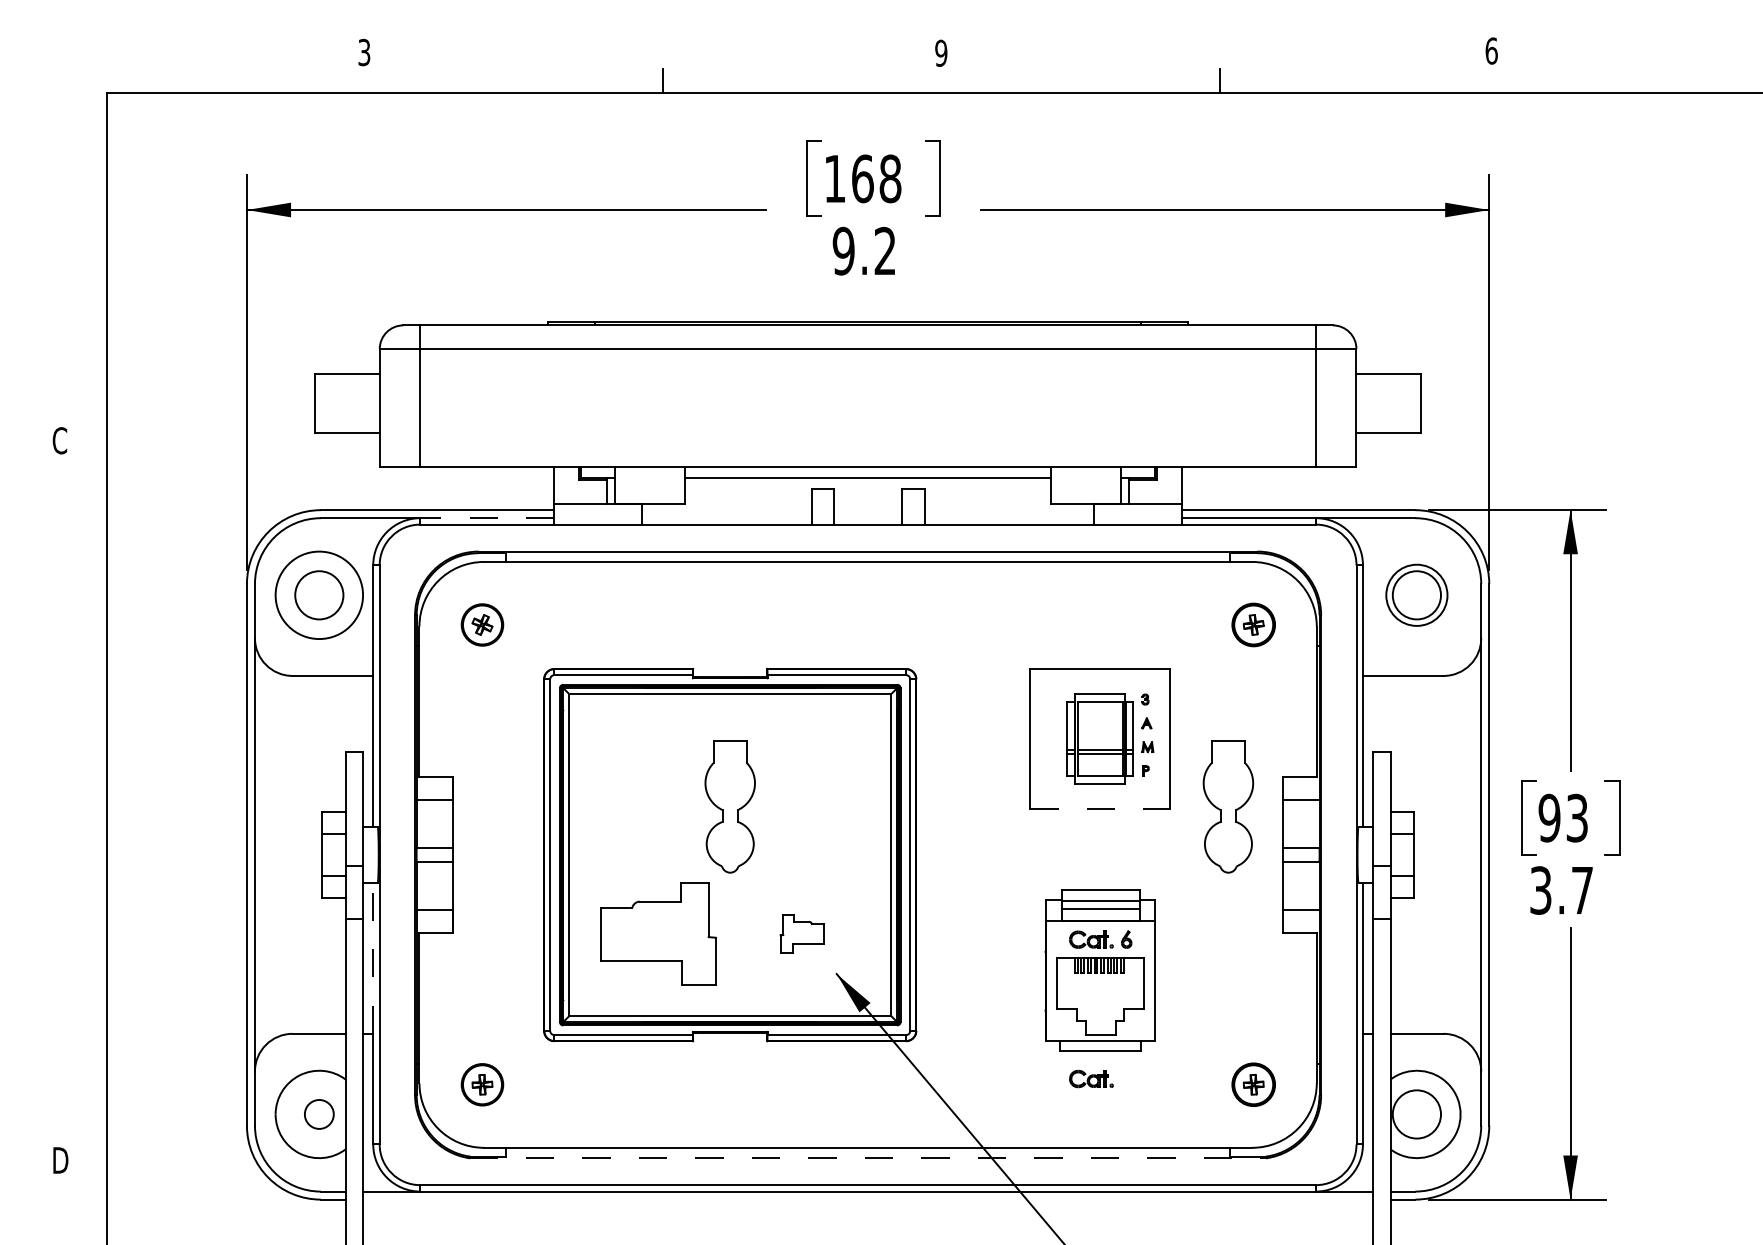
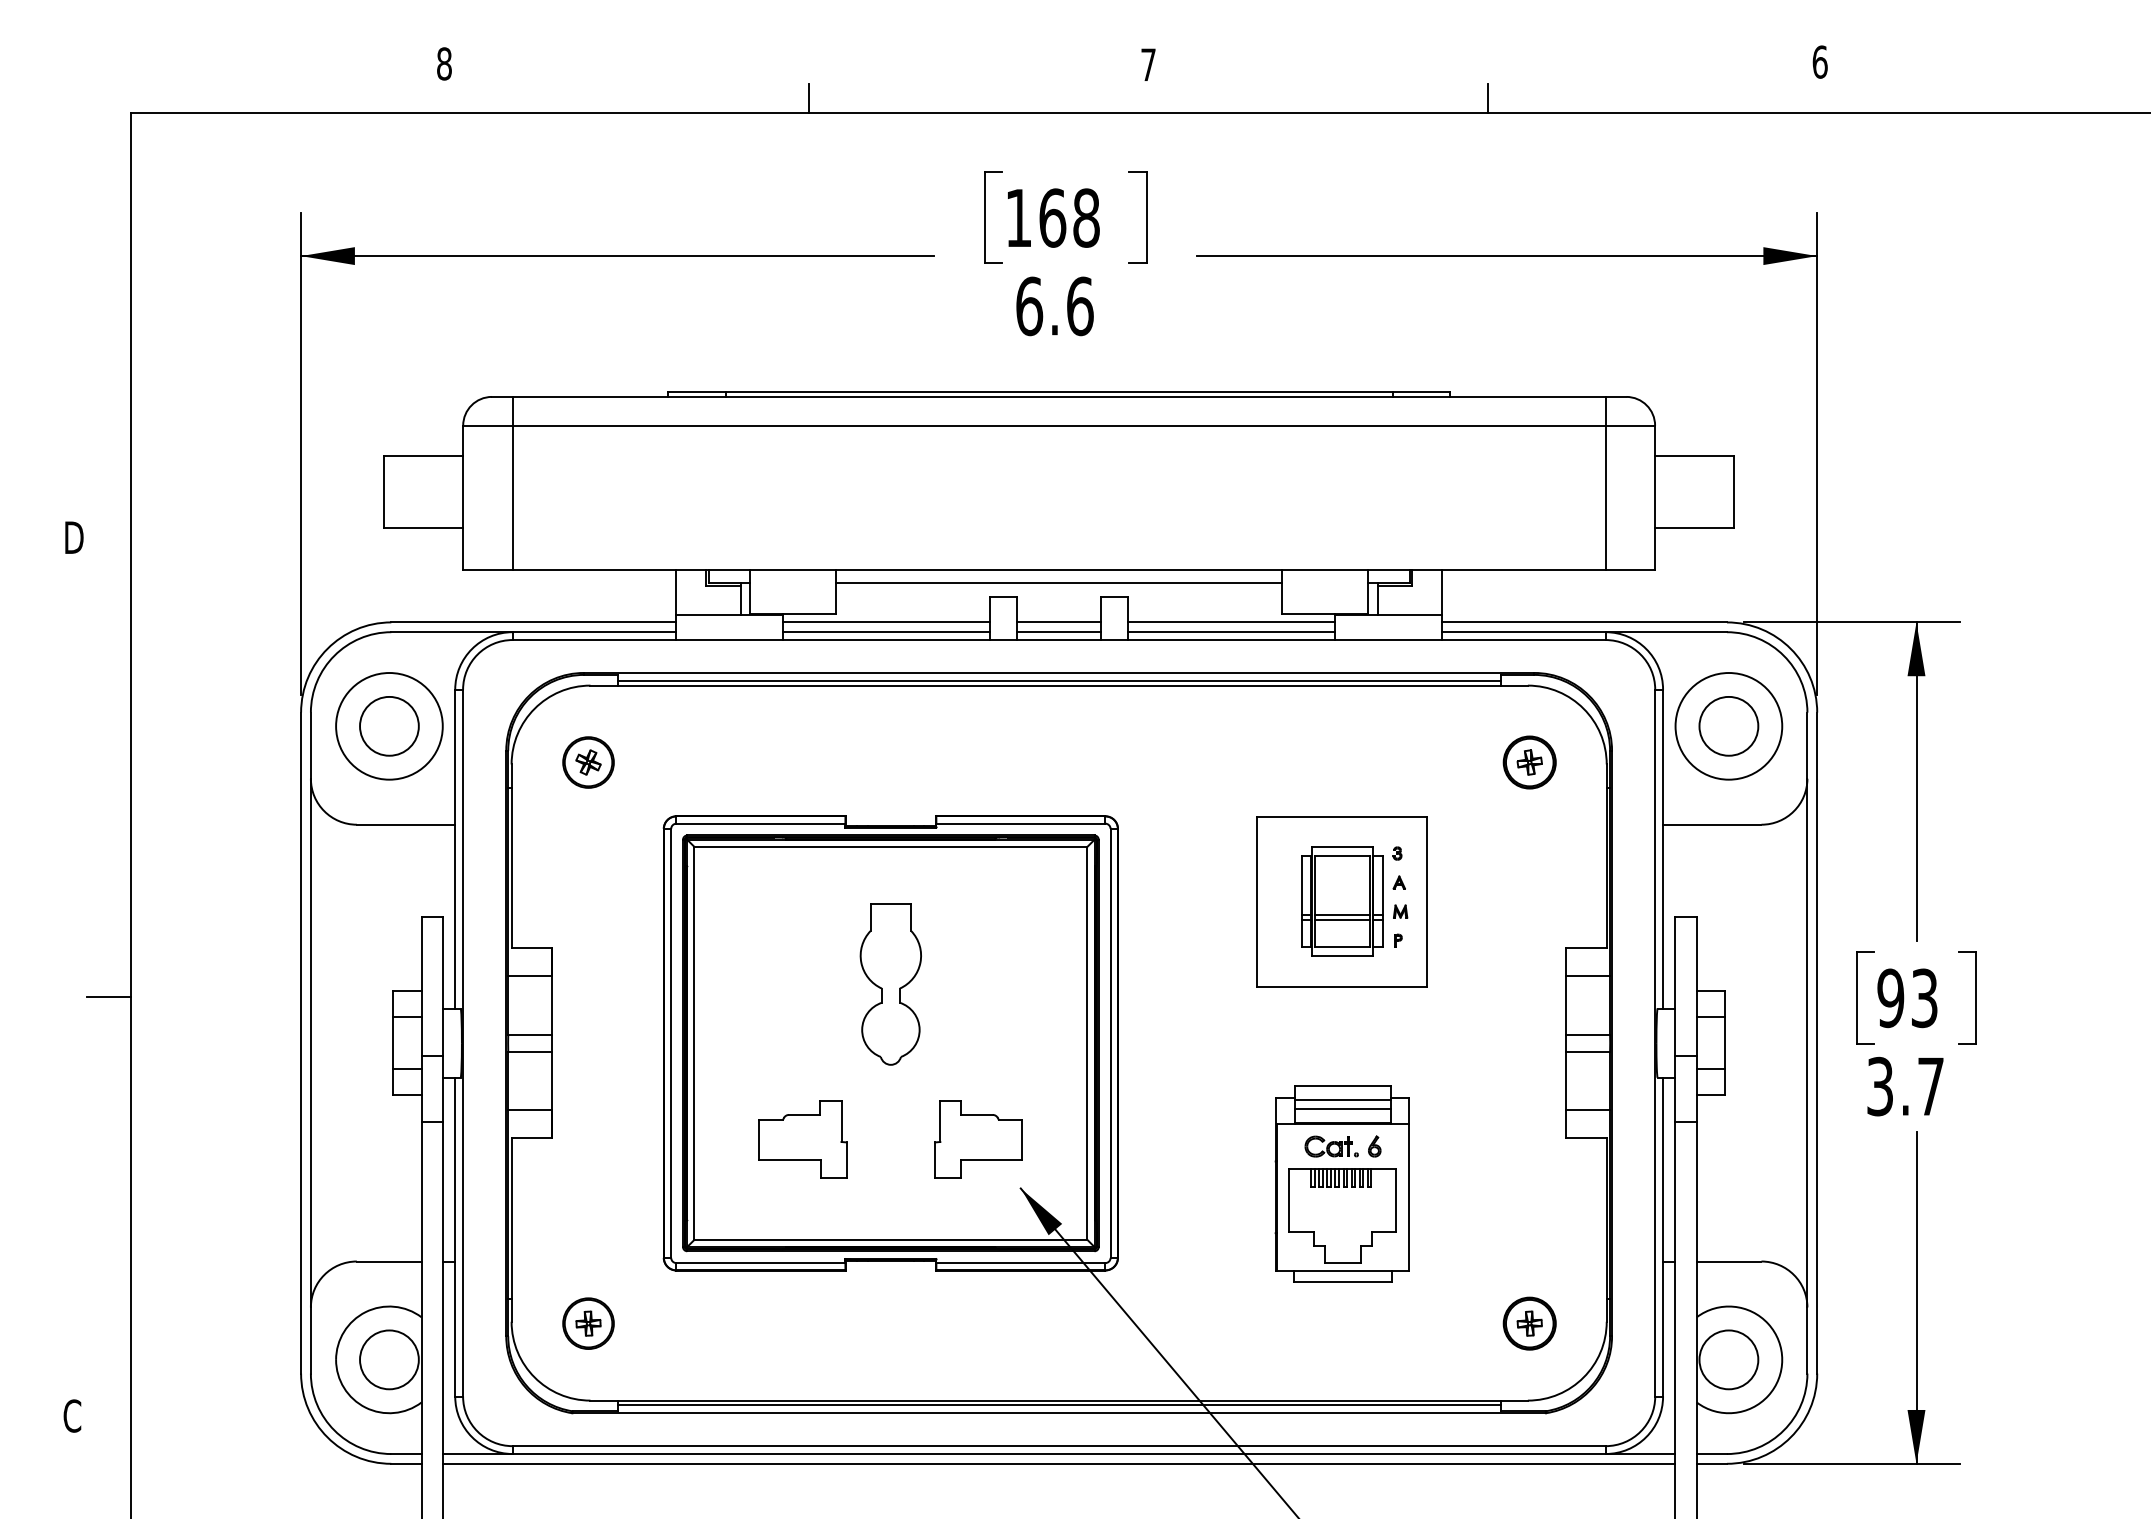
text: (364, 52) -> (444, 63), 3 -> 8
text: (941, 53) -> (1148, 64), 9 -> 7
text: (864, 251) -> (1054, 306), 9.2 -> 6.6
text: (60, 440) -> (73, 537), C -> D
line: (726, 510) -> (886, 622), added
line: (867, 510) -> (1058, 622), added
line: (1009, 510) -> (1231, 622), added
line: (487, 518) -> (594, 632), dashed -> solid
line: (726, 518) -> (886, 632), added
line: (867, 518) -> (1058, 632), added
line: (1009, 518) -> (1231, 632), added
line: (867, 557) -> (1058, 680), added
circle: (1416, 595) -> (1728, 726), size x1.43
part: (1228, 806) -> (1498, 984), removed
line: (1100, 808) -> (1342, 986), dashed -> solid
line: (89, 816) -> (108, 996), added
part: (657, 933) -> (802, 1139), size x0.62
part: (802, 933) -> (978, 1139), size x1.67
line: (373, 958) -> (455, 1169), dashed -> solid
part: (1091, 1078) -> (1331, 1316), removed
circle: (319, 1114) -> (389, 1359), size x1.67
line: (867, 1151) -> (1058, 1405), added
line: (868, 1158) -> (1059, 1413), dashed -> solid
text: (60, 1160) -> (73, 1415), D -> C
line: (867, 1199) -> (1058, 1463), added

